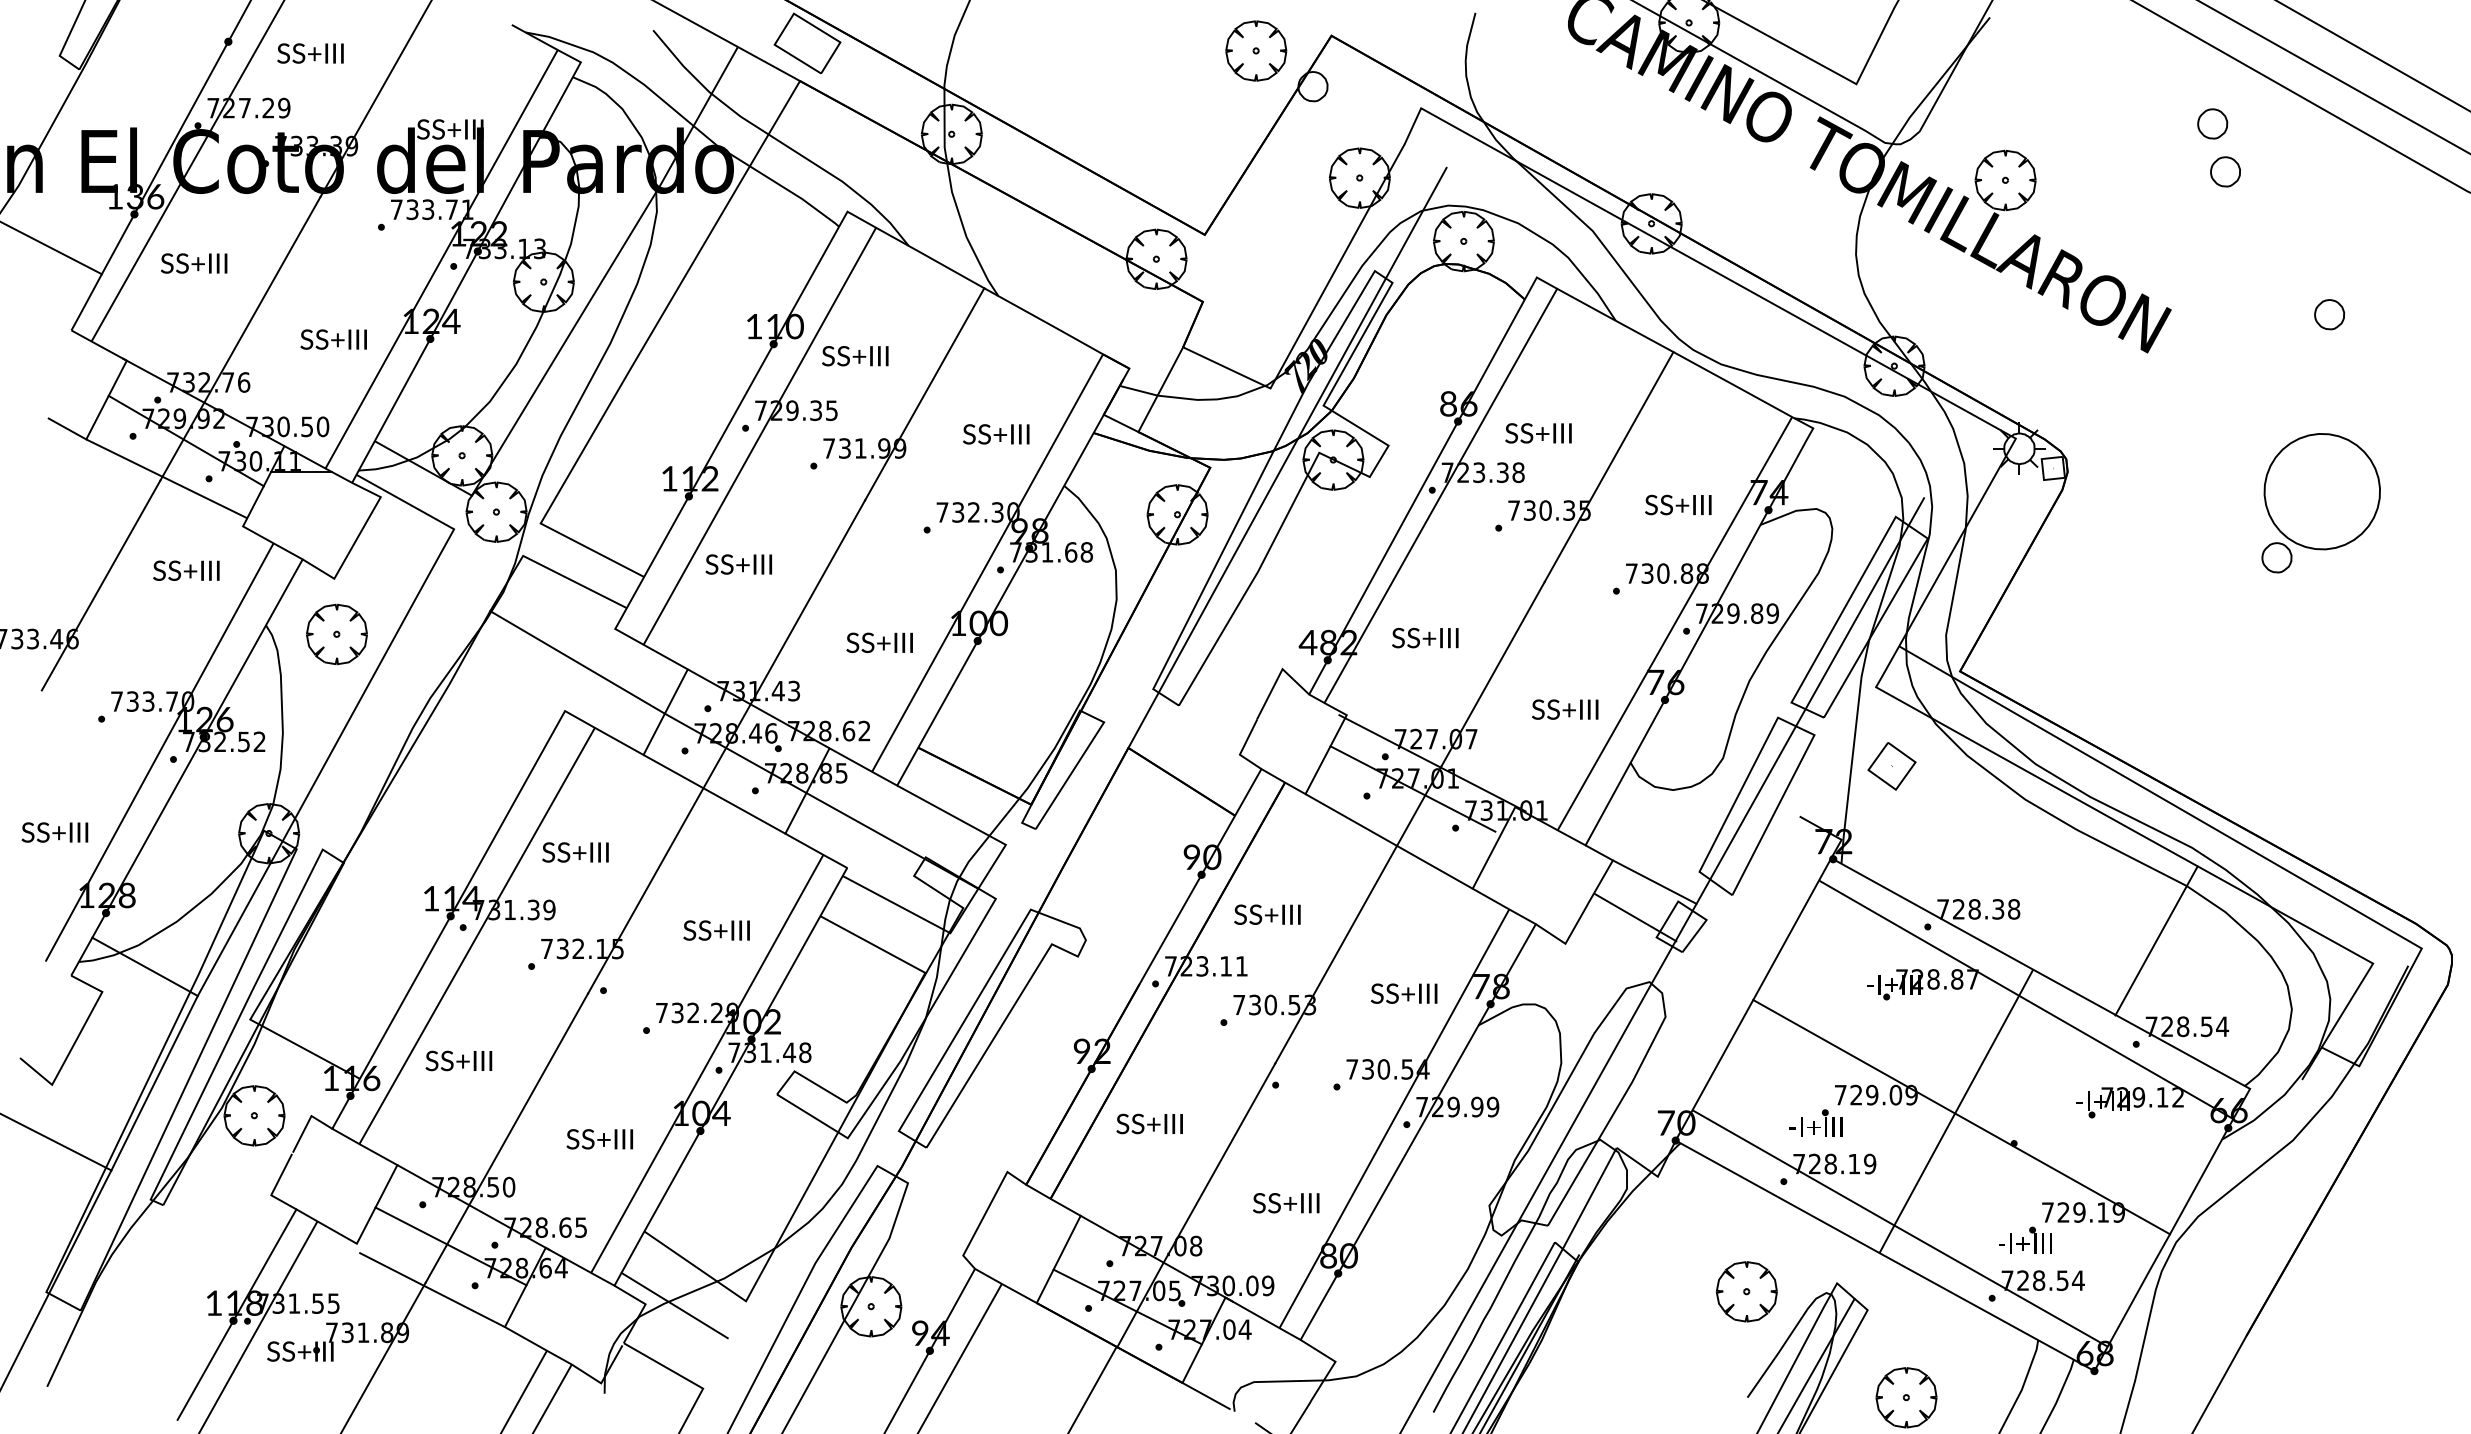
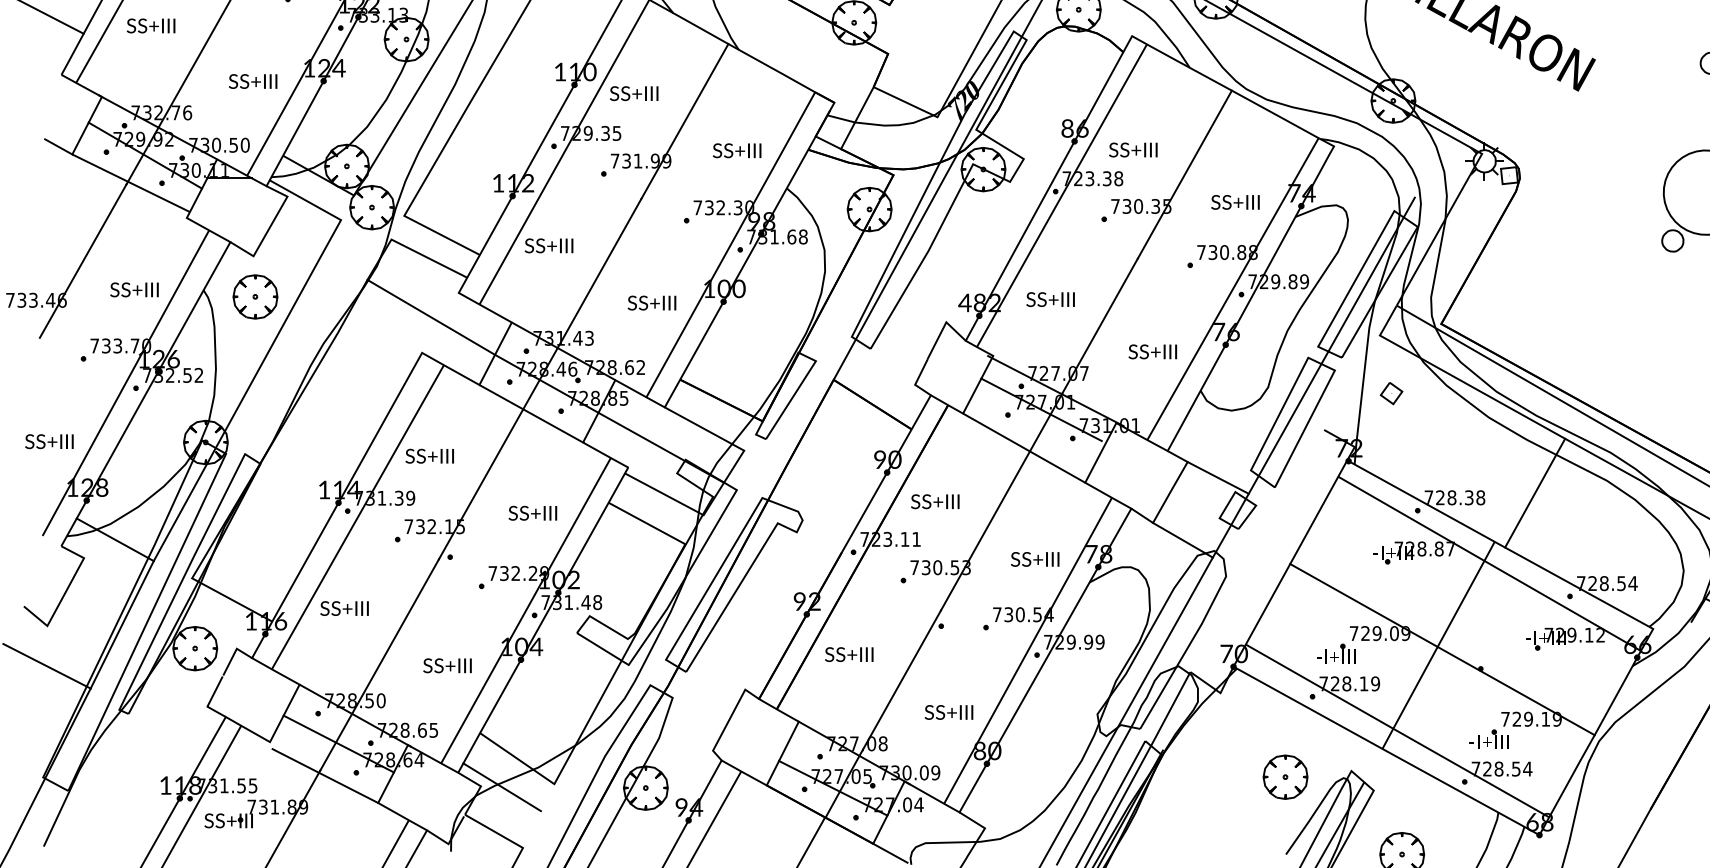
text: (186, 570) -> (134, 289), moved
part: (1891, 766) -> (1391, 393), size x0.62
line: (1635, 917) -> (1182, 540), moved
line: (2156, 940) -> (1535, 492), moved

